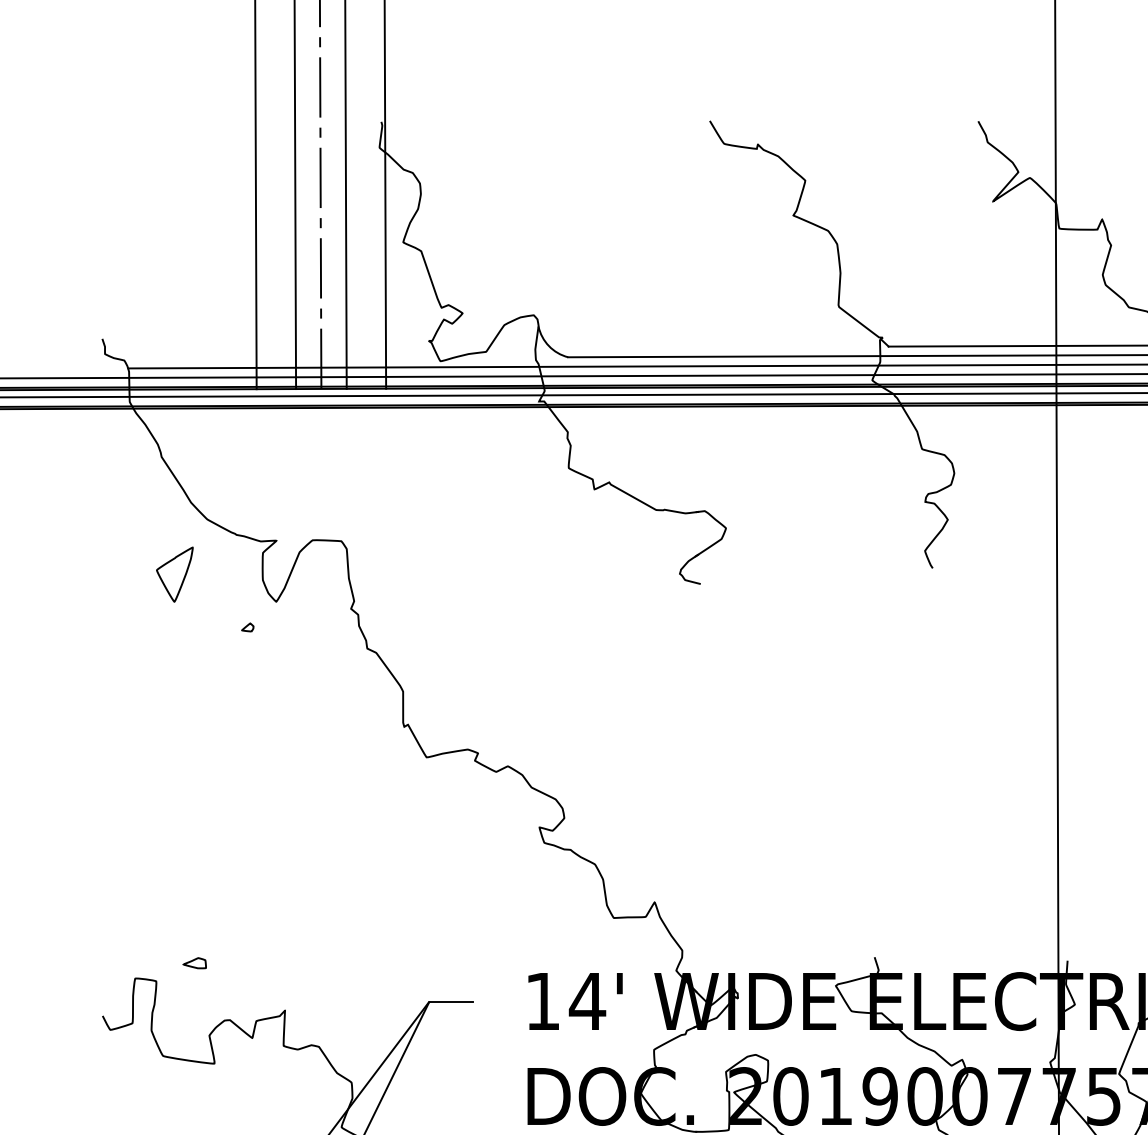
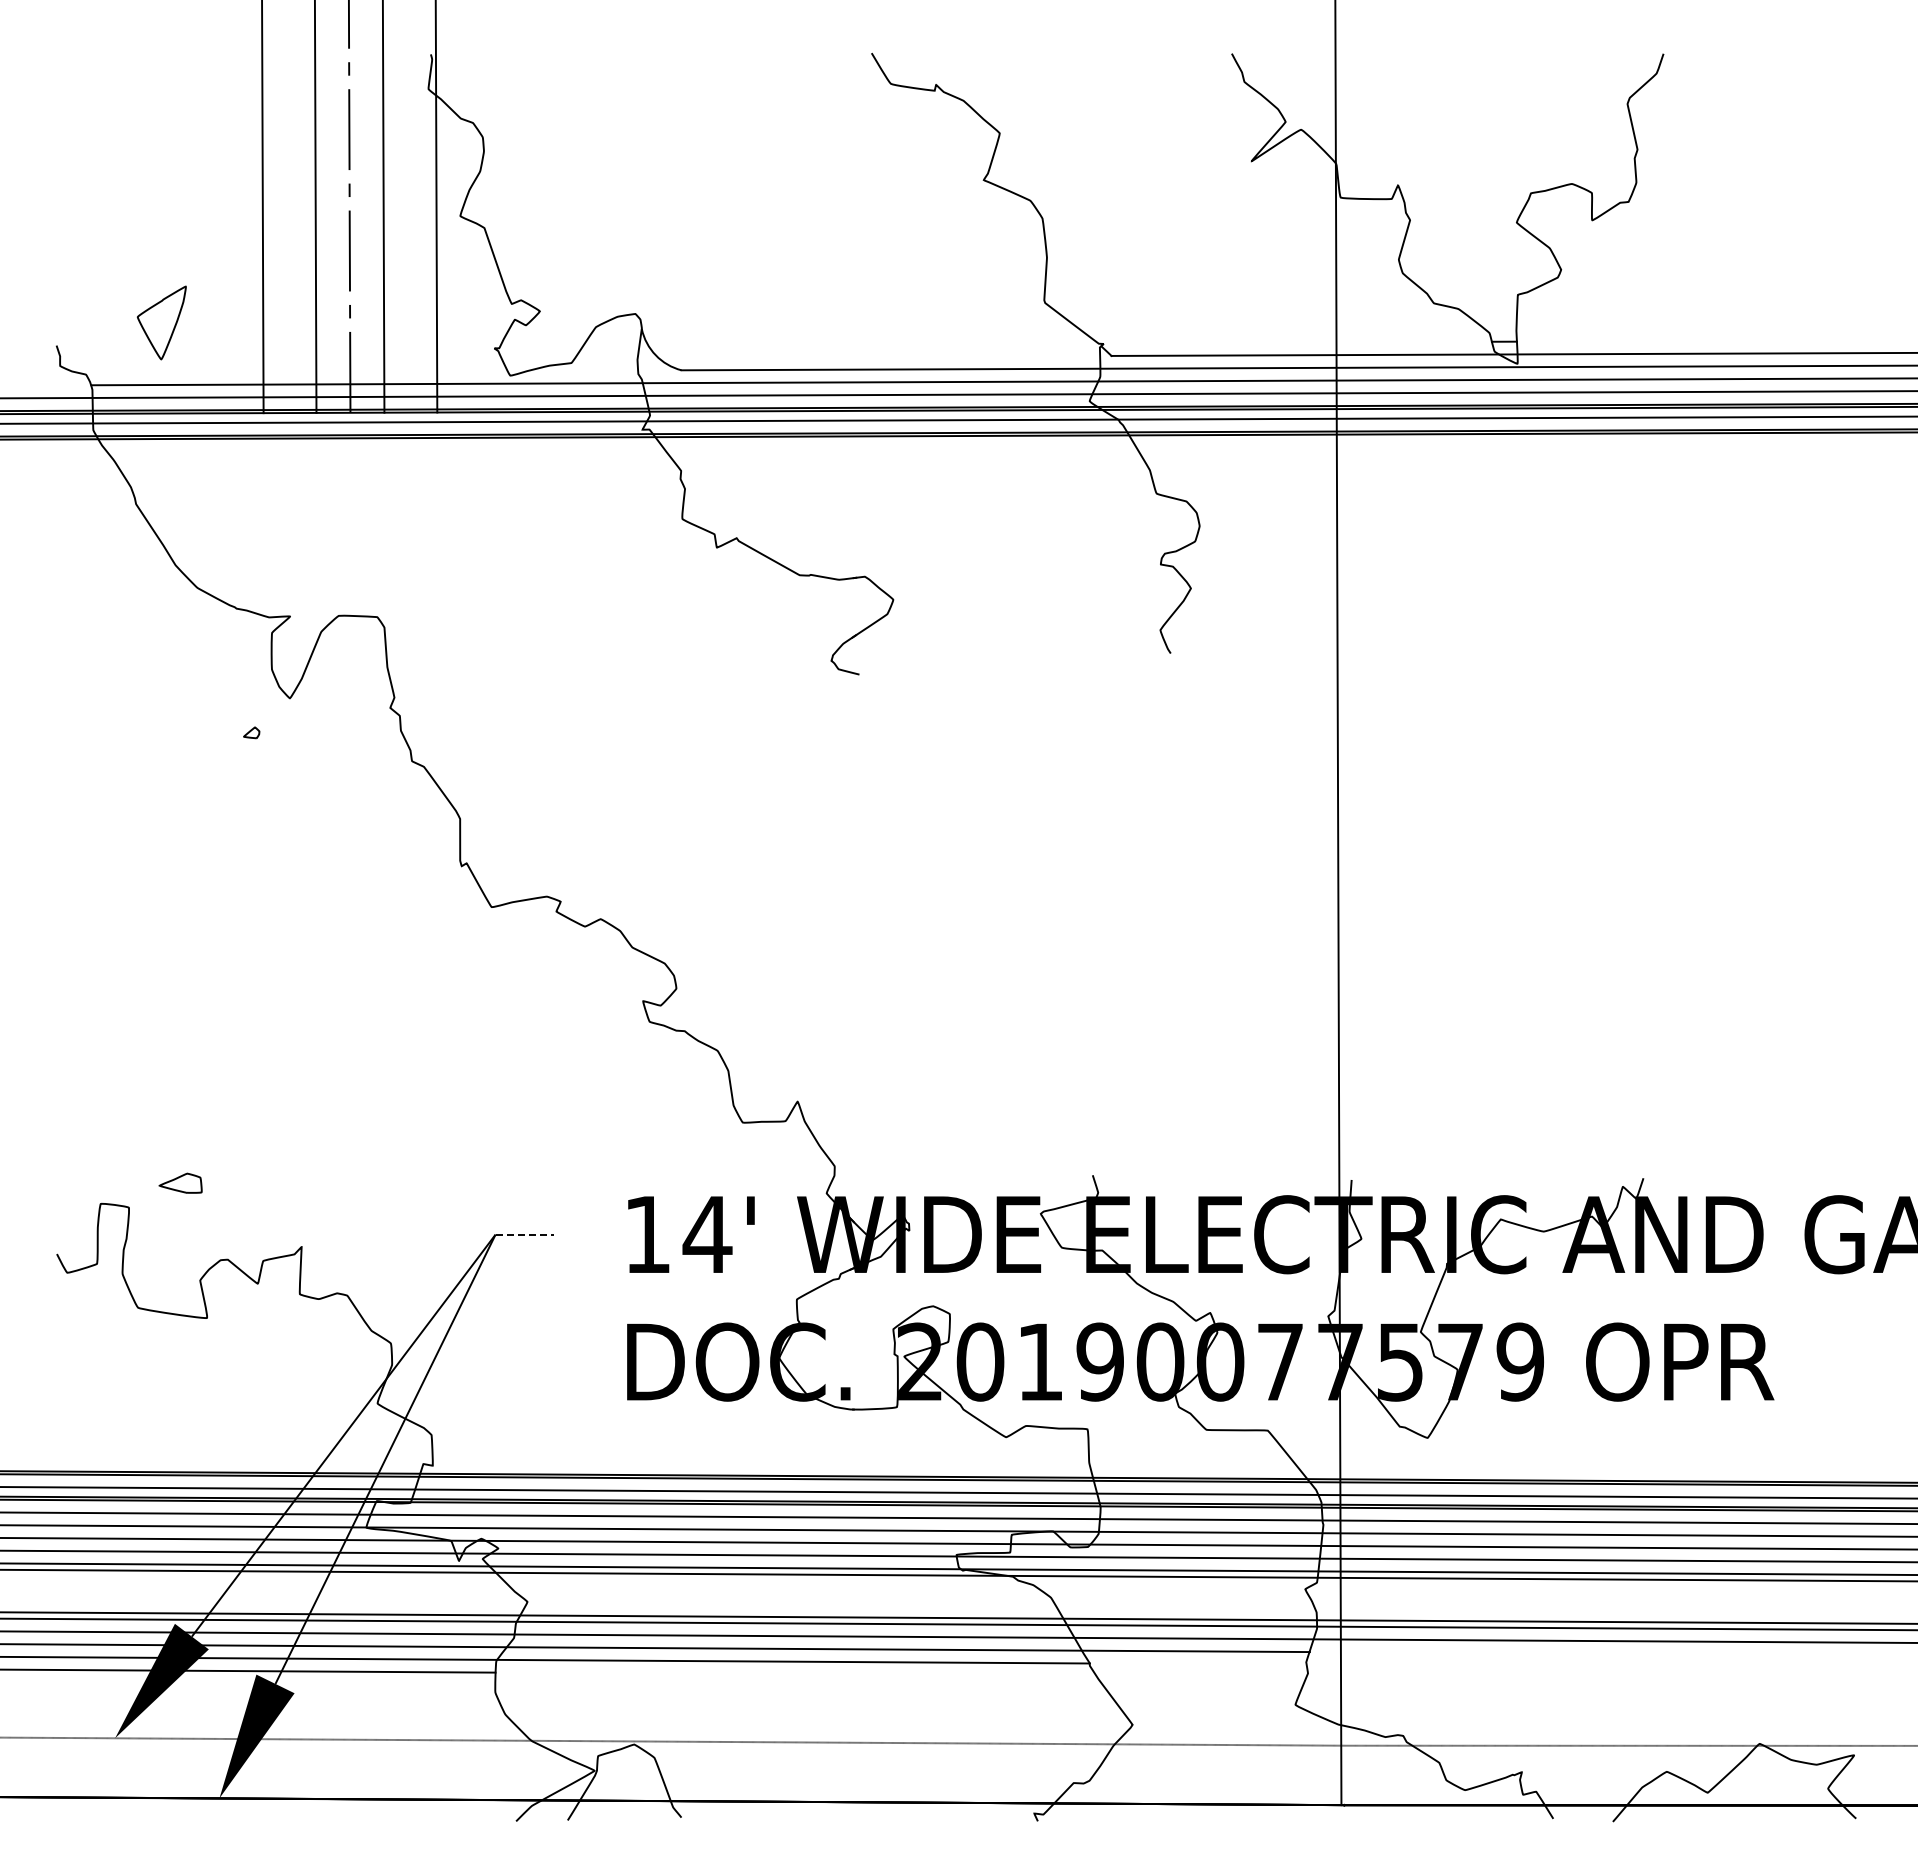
part: (174, 574) -> (161, 322), moved
part: (194, 963) -> (180, 1183), size x1.4
line: (451, 1001) -> (525, 1234), solid -> dashed

